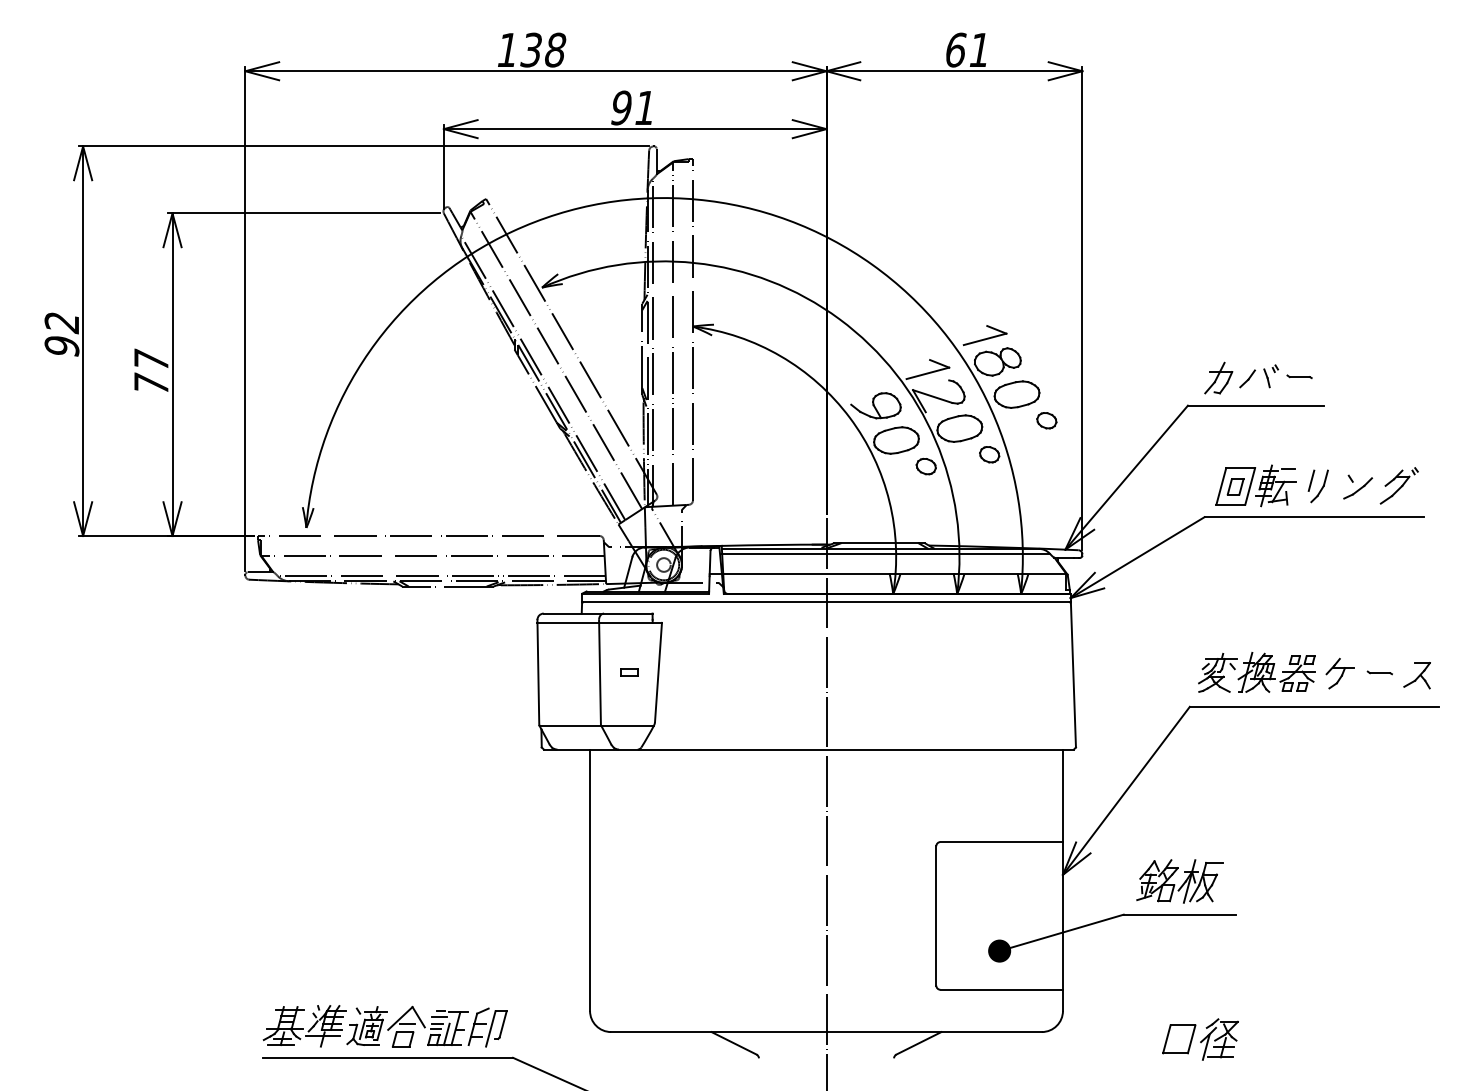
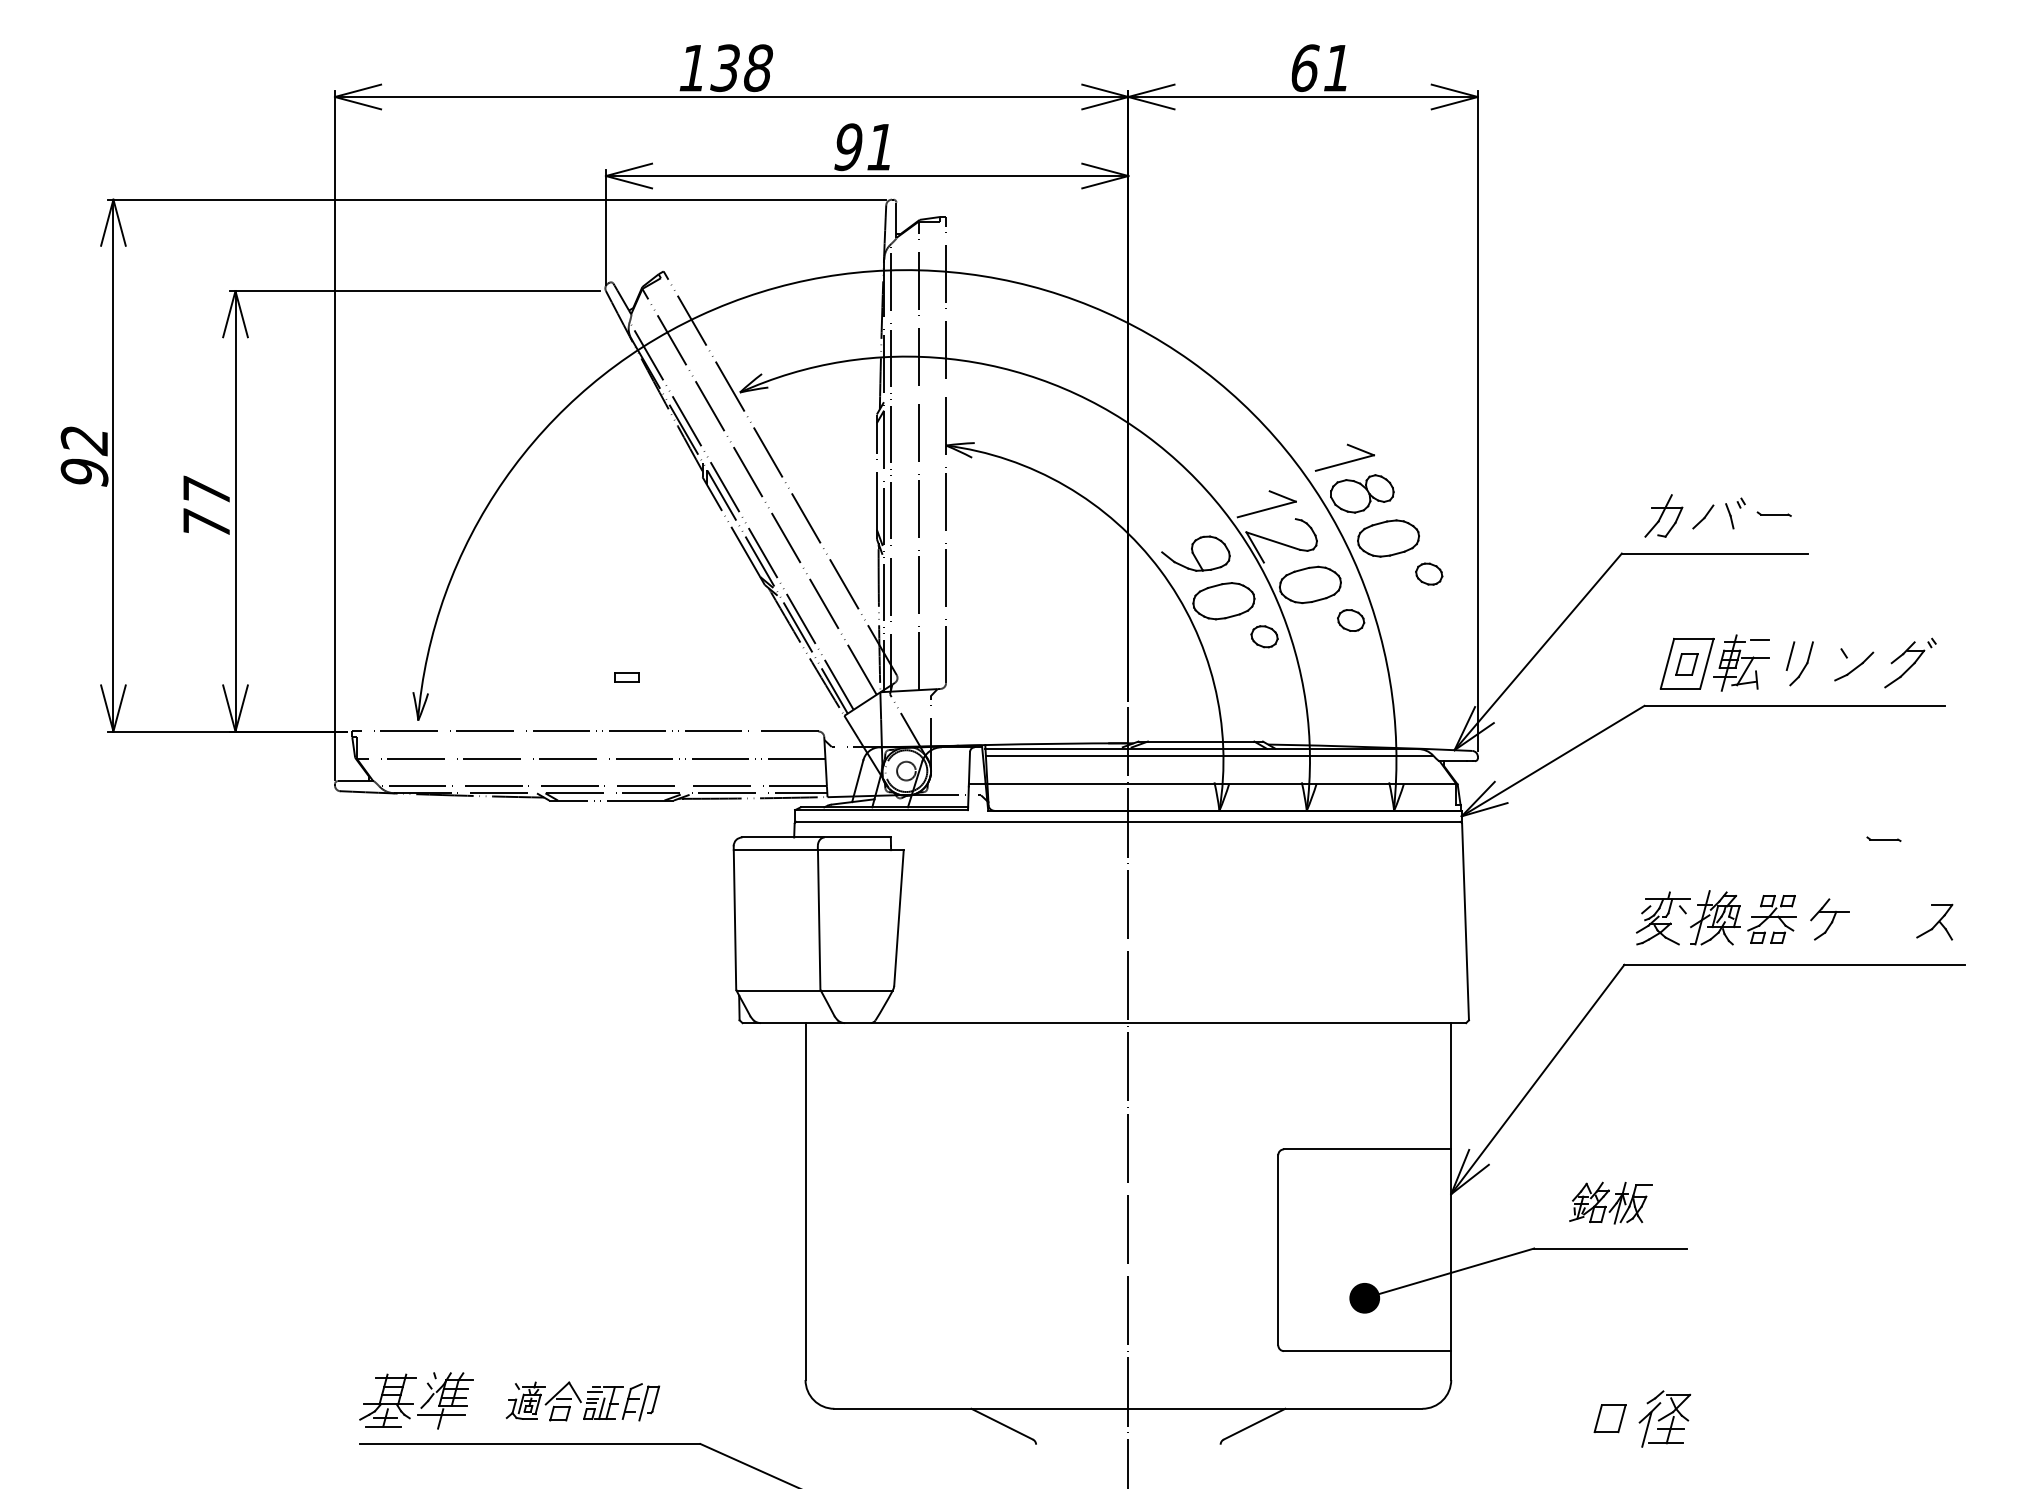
part: (629, 672) -> (627, 677), moved
part: (1379, 672) -> (1883, 838), moved
part: (1179, 881) -> (1610, 1203), size x0.7
part: (426, 1026) -> (582, 1401), size x0.7
part: (1179, 1039) -> (1610, 1418), size x0.7

